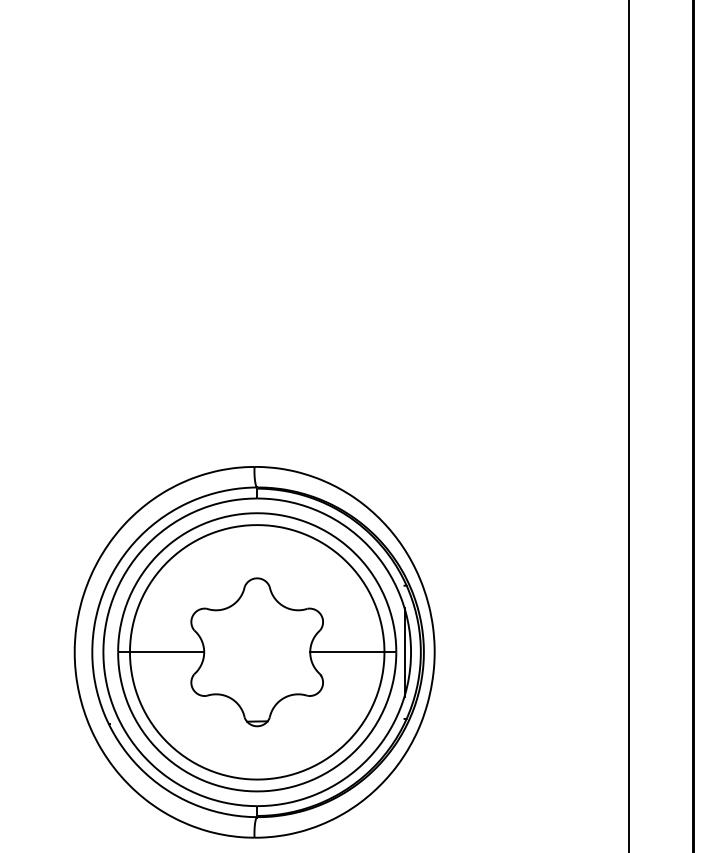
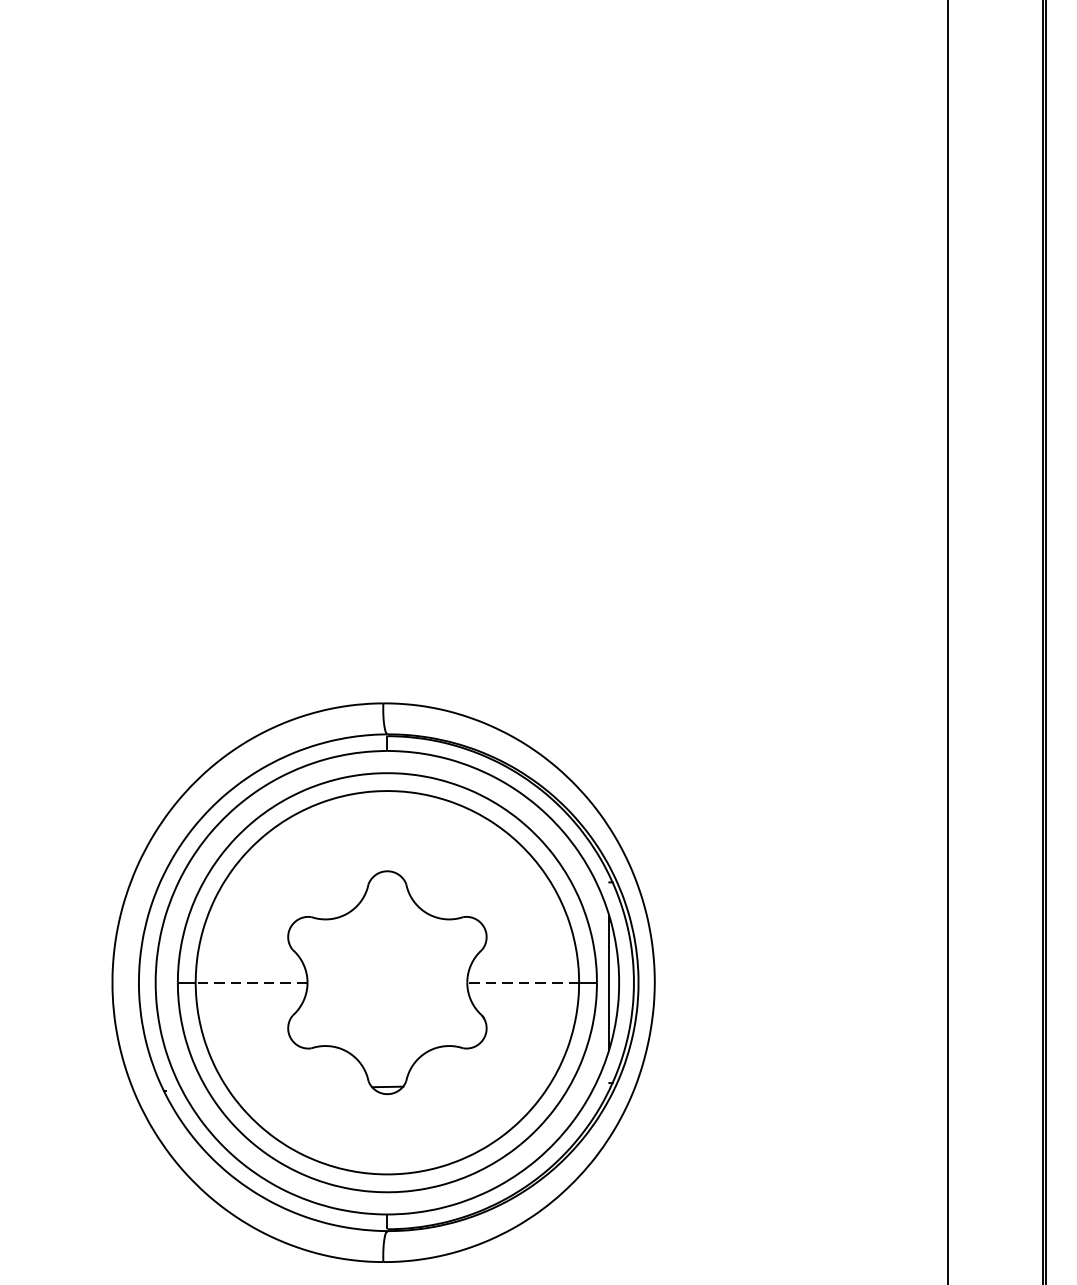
line: (166, 652) -> (250, 982), solid -> dashed
line: (346, 652) -> (521, 982), solid -> dashed

